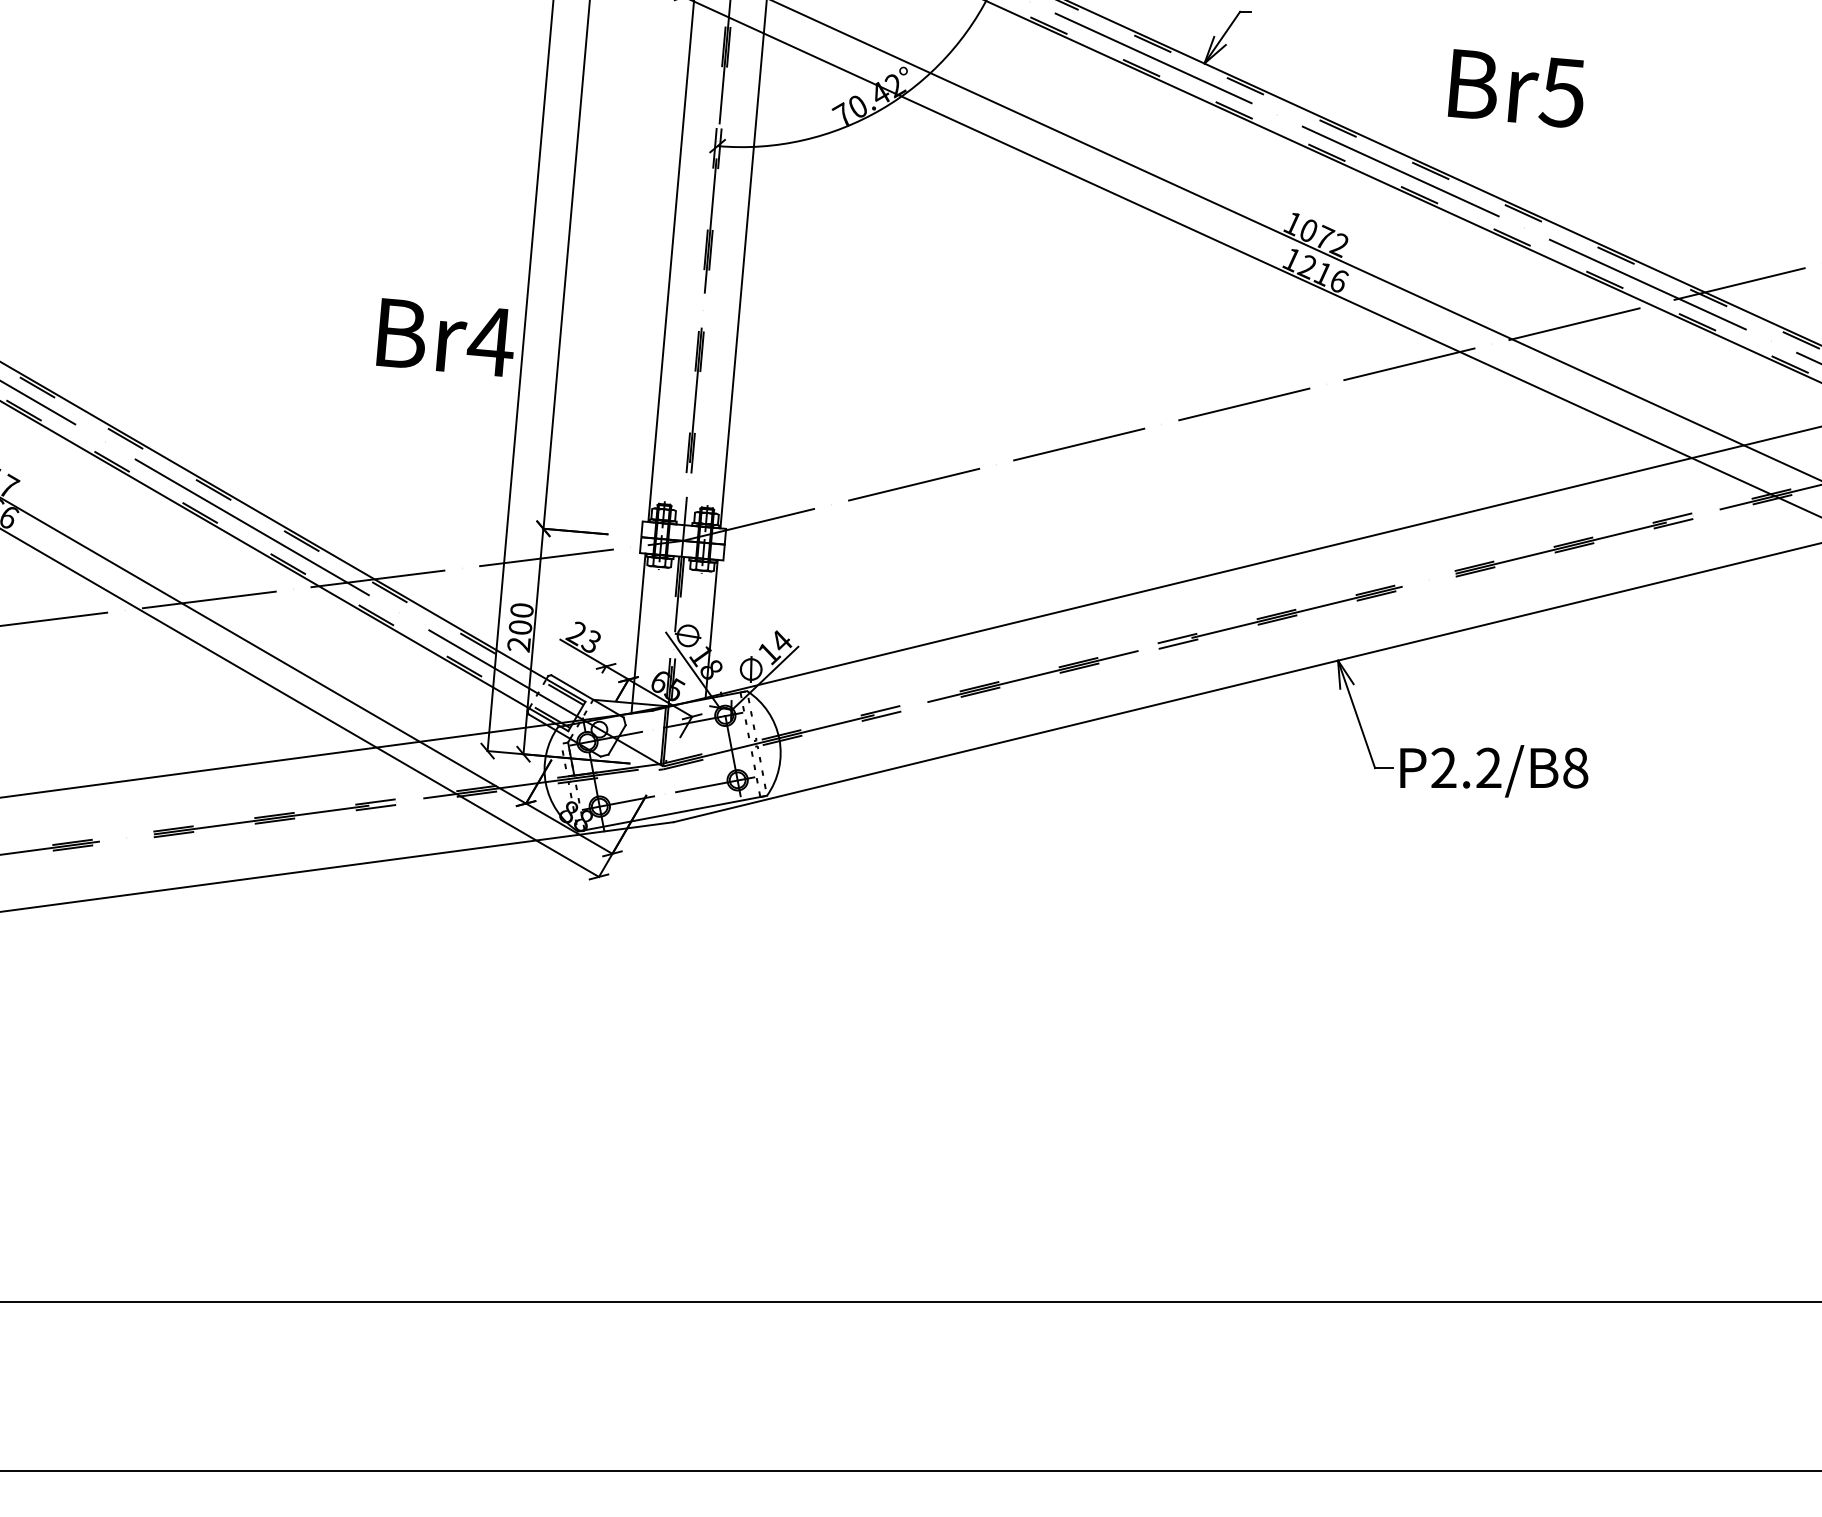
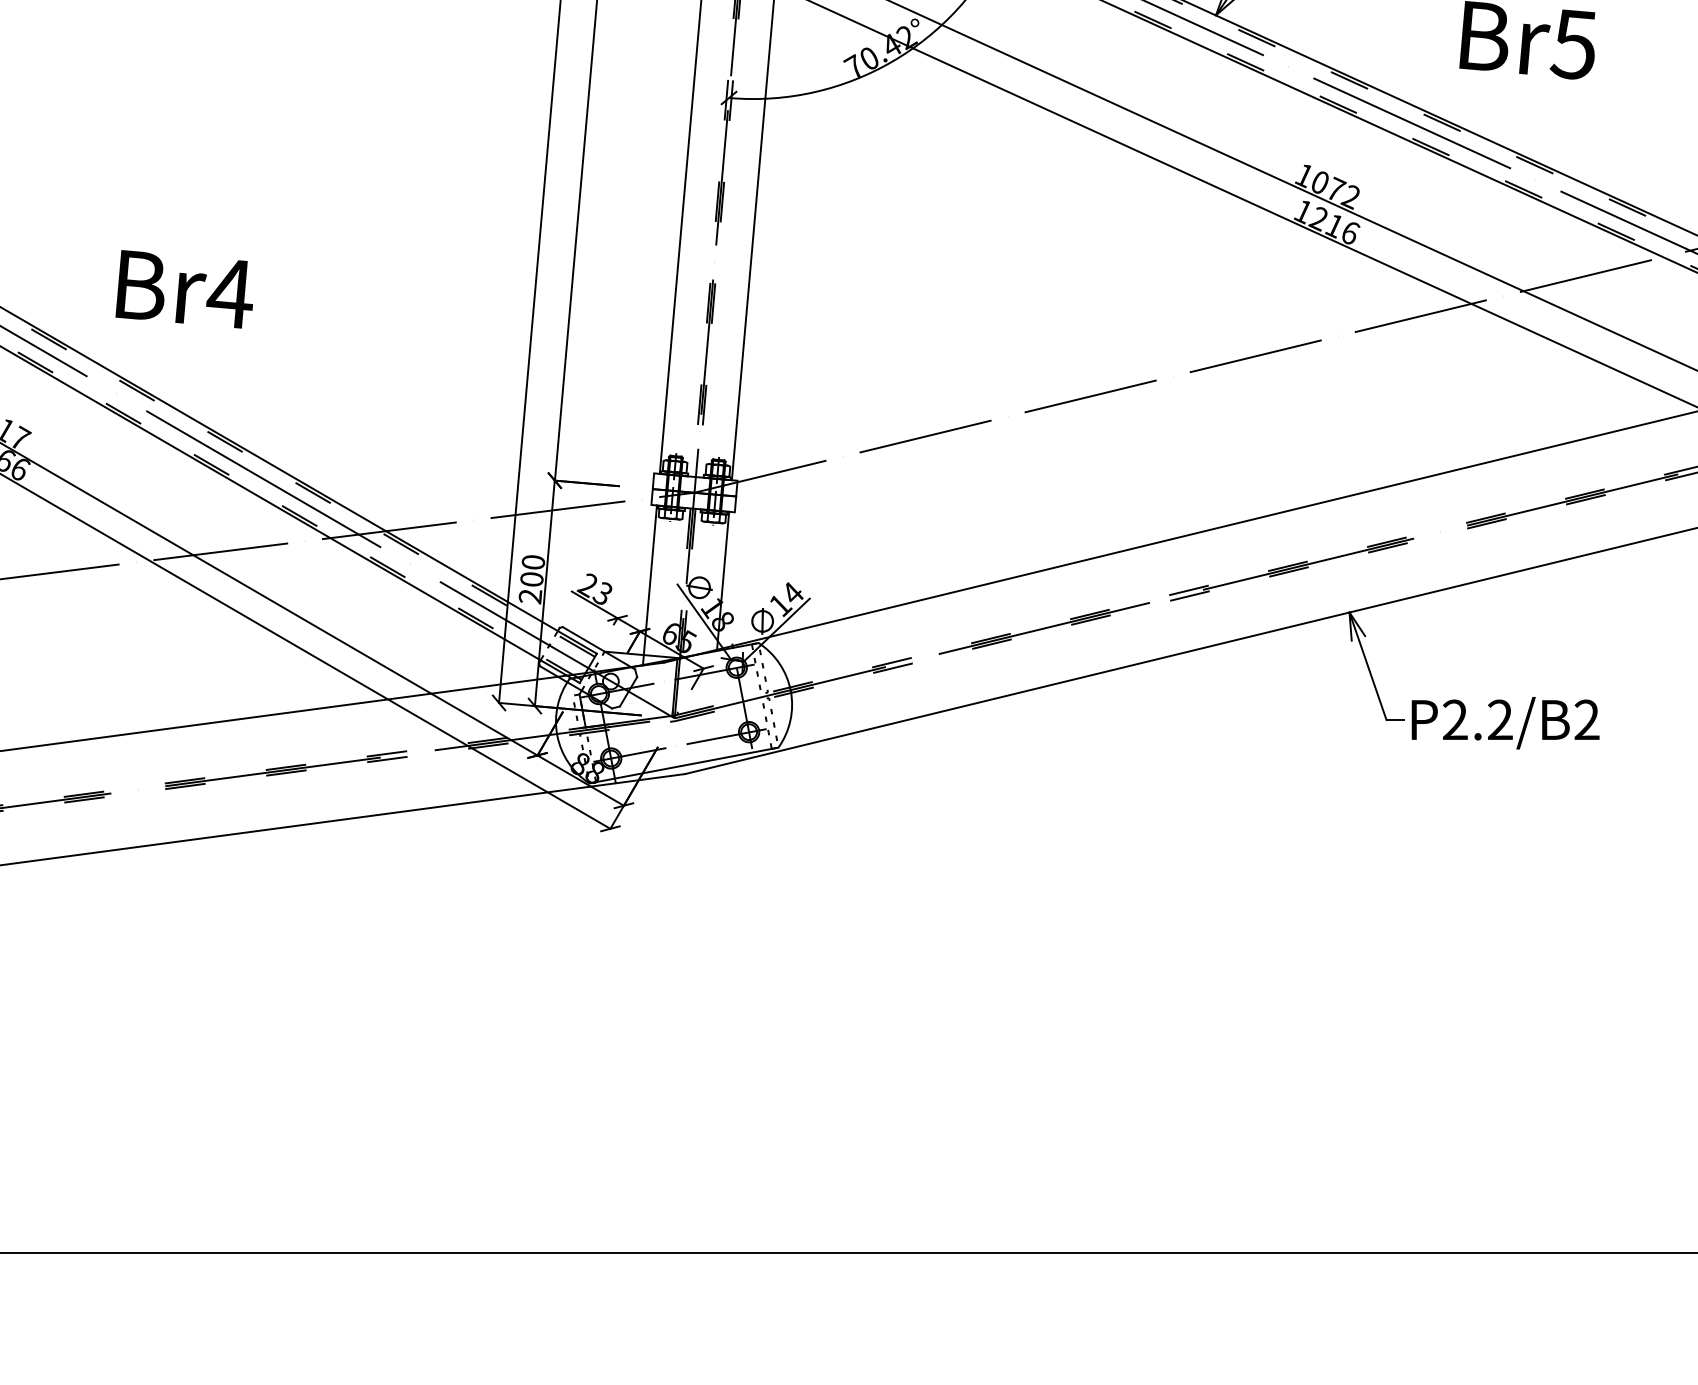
text: (444, 337) -> (183, 289), moved
text: (1575, 767) -> (1586, 719), P2.2/B8 -> P2.2/B2

